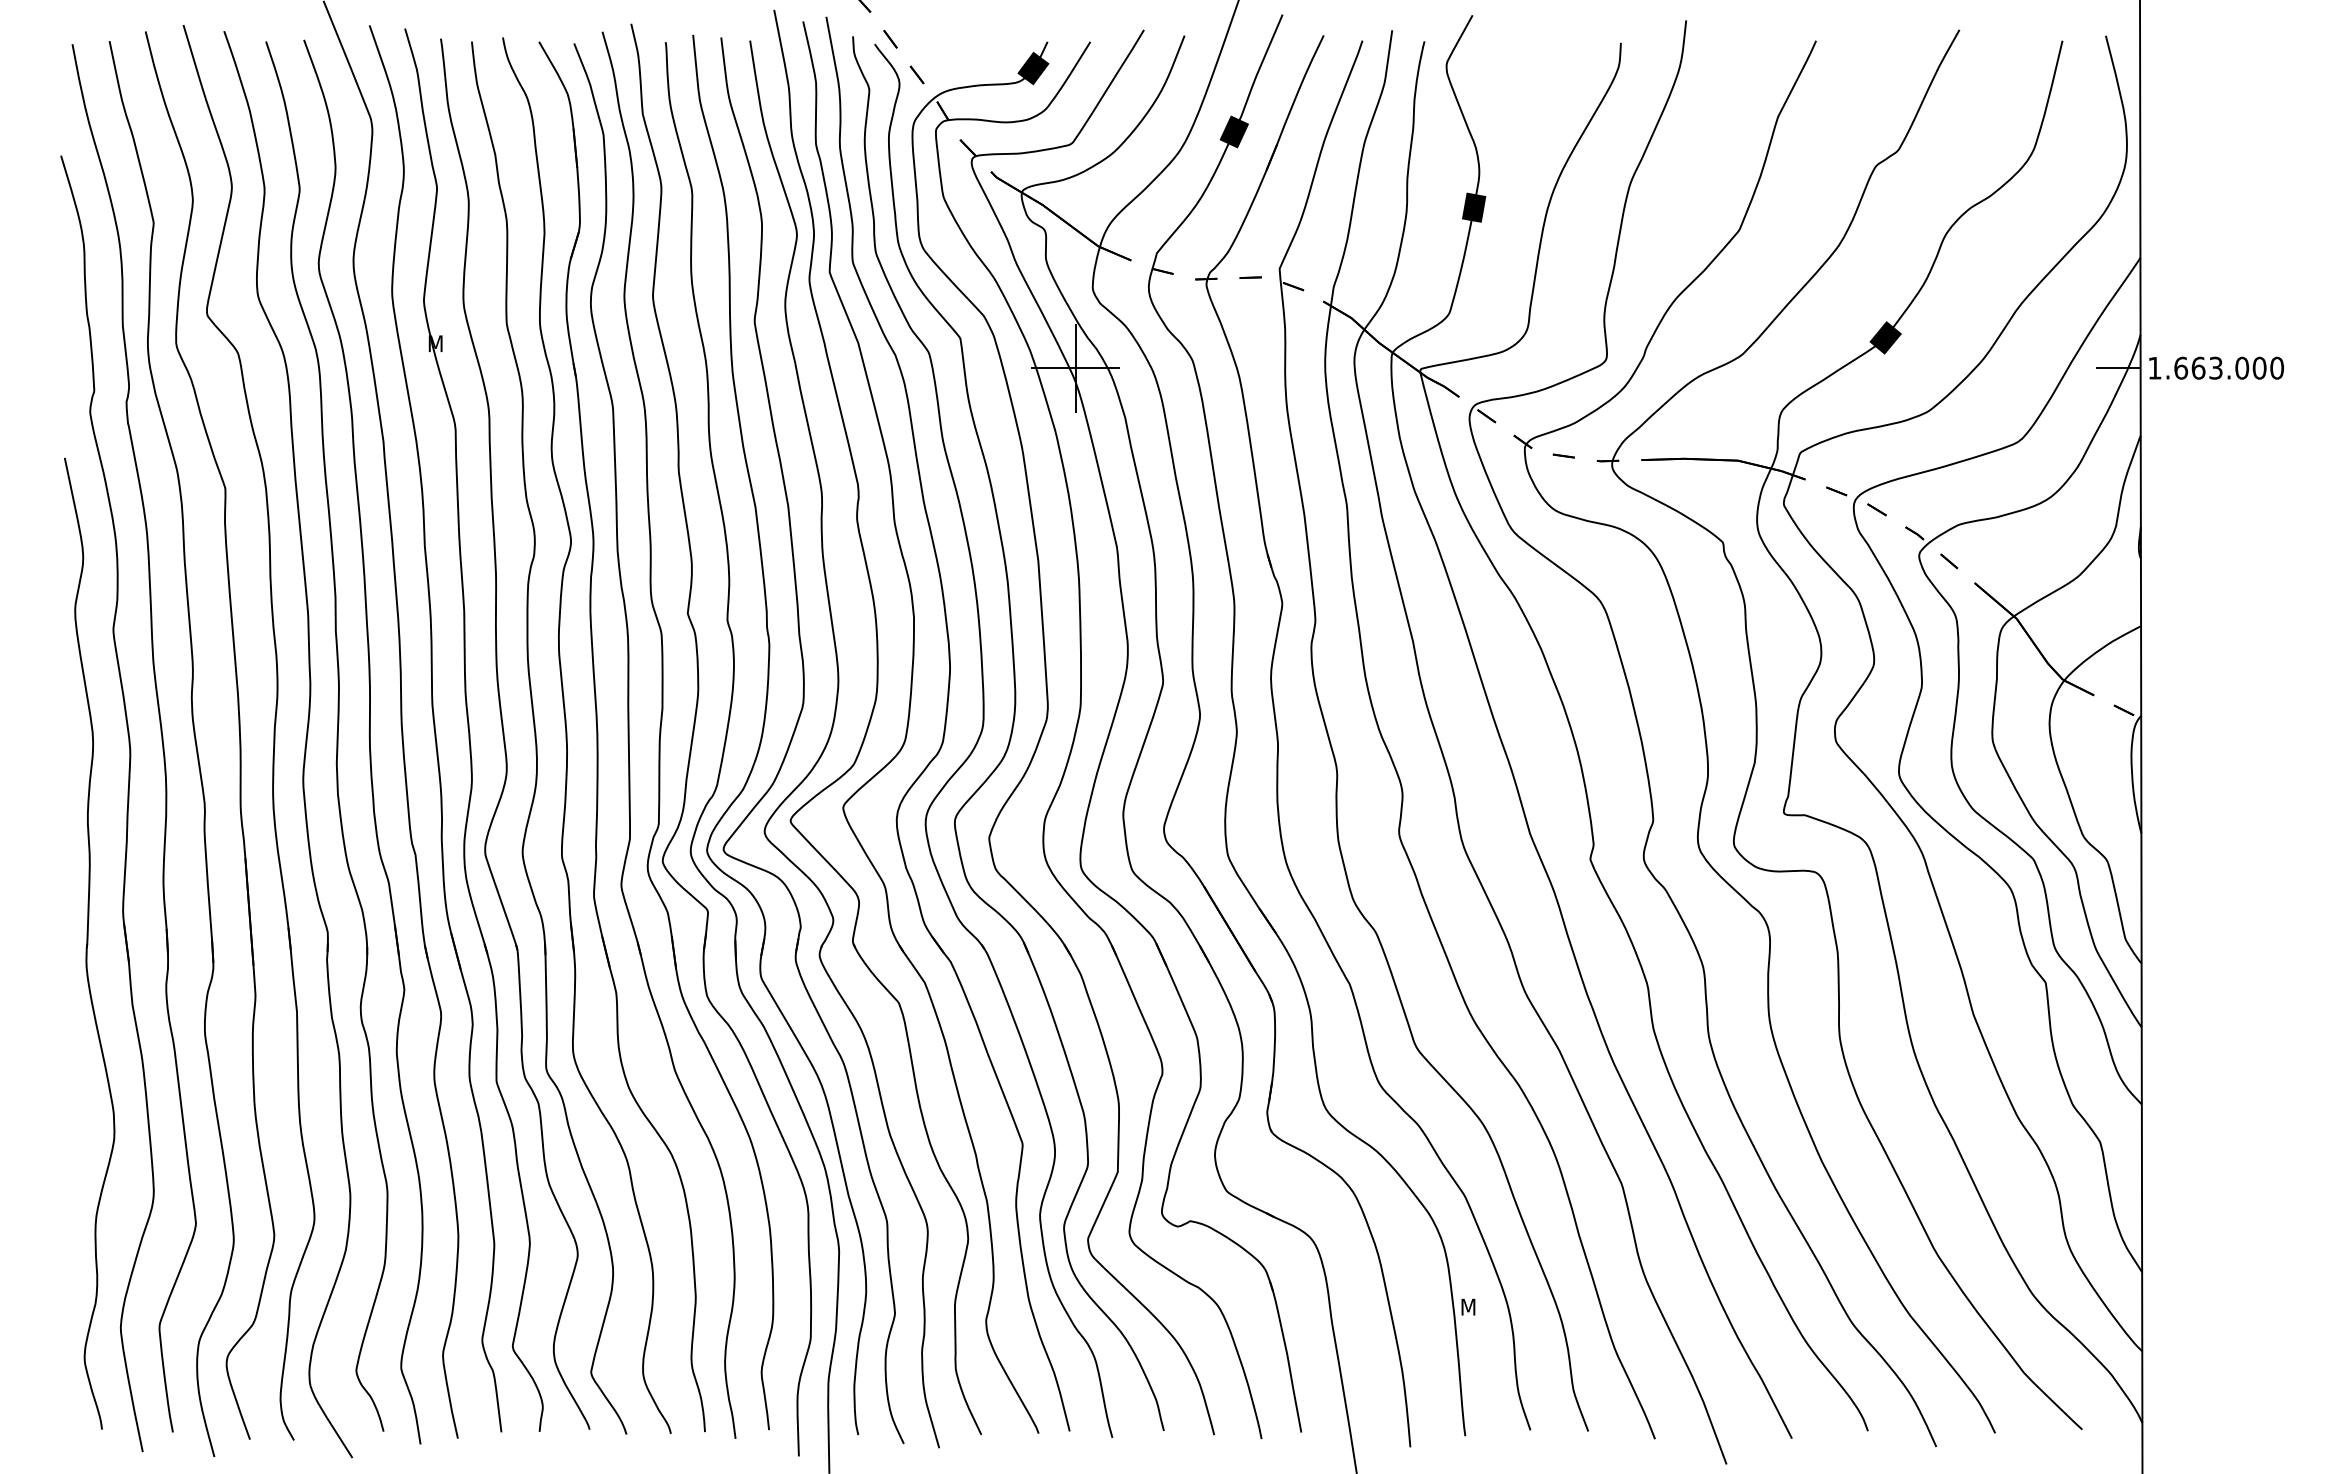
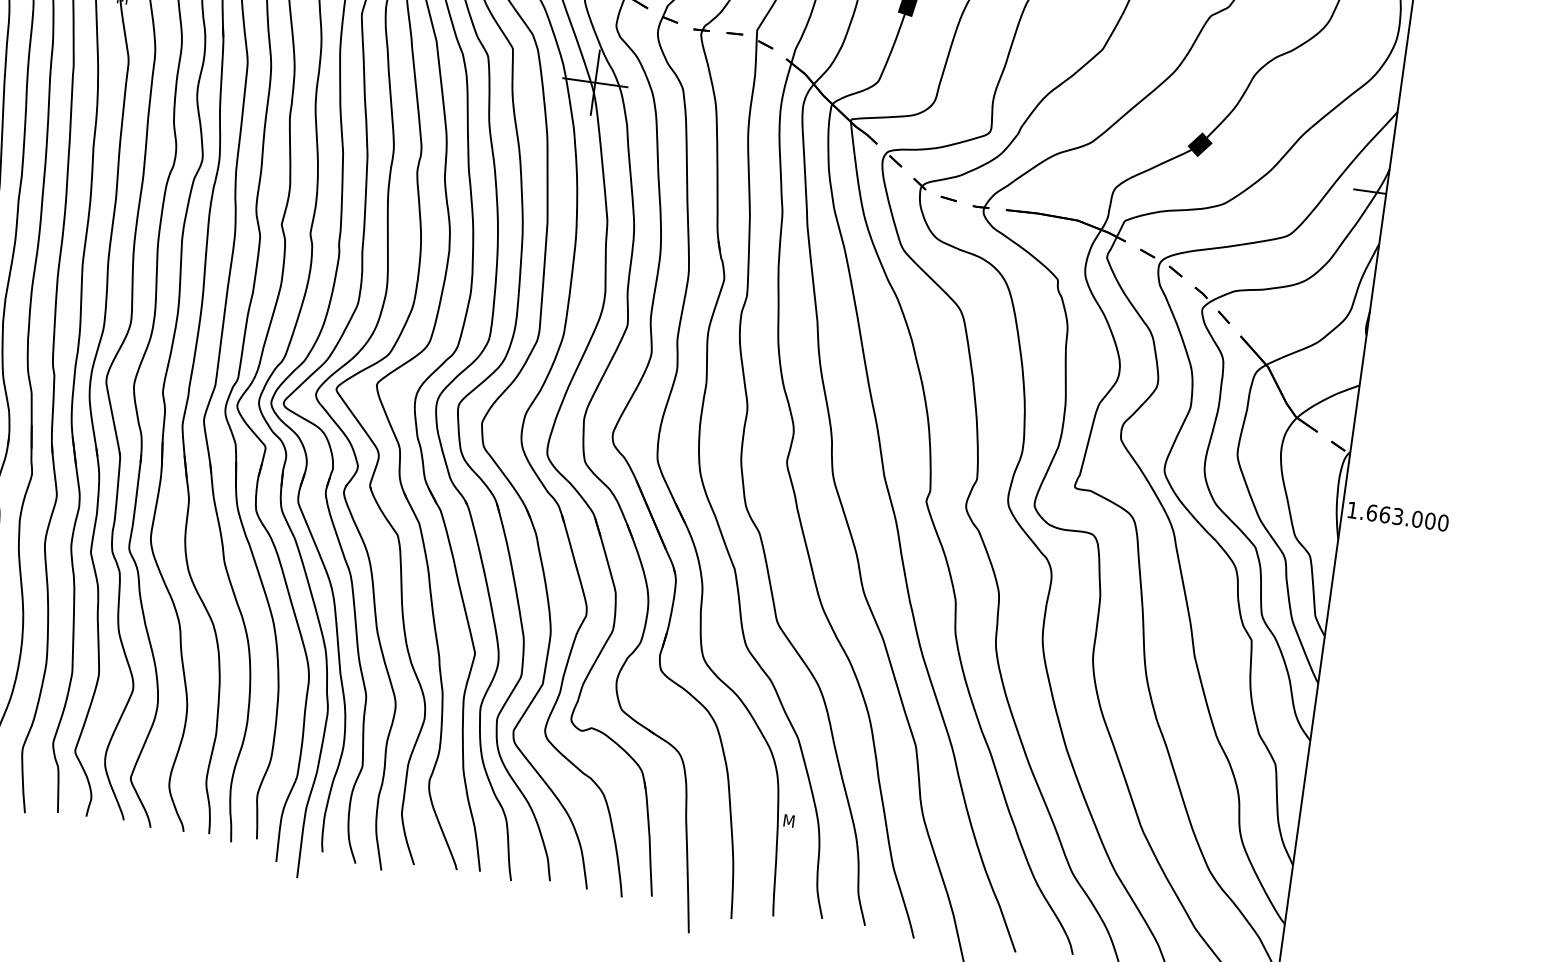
text: (2216, 367) -> (1398, 516), moved

